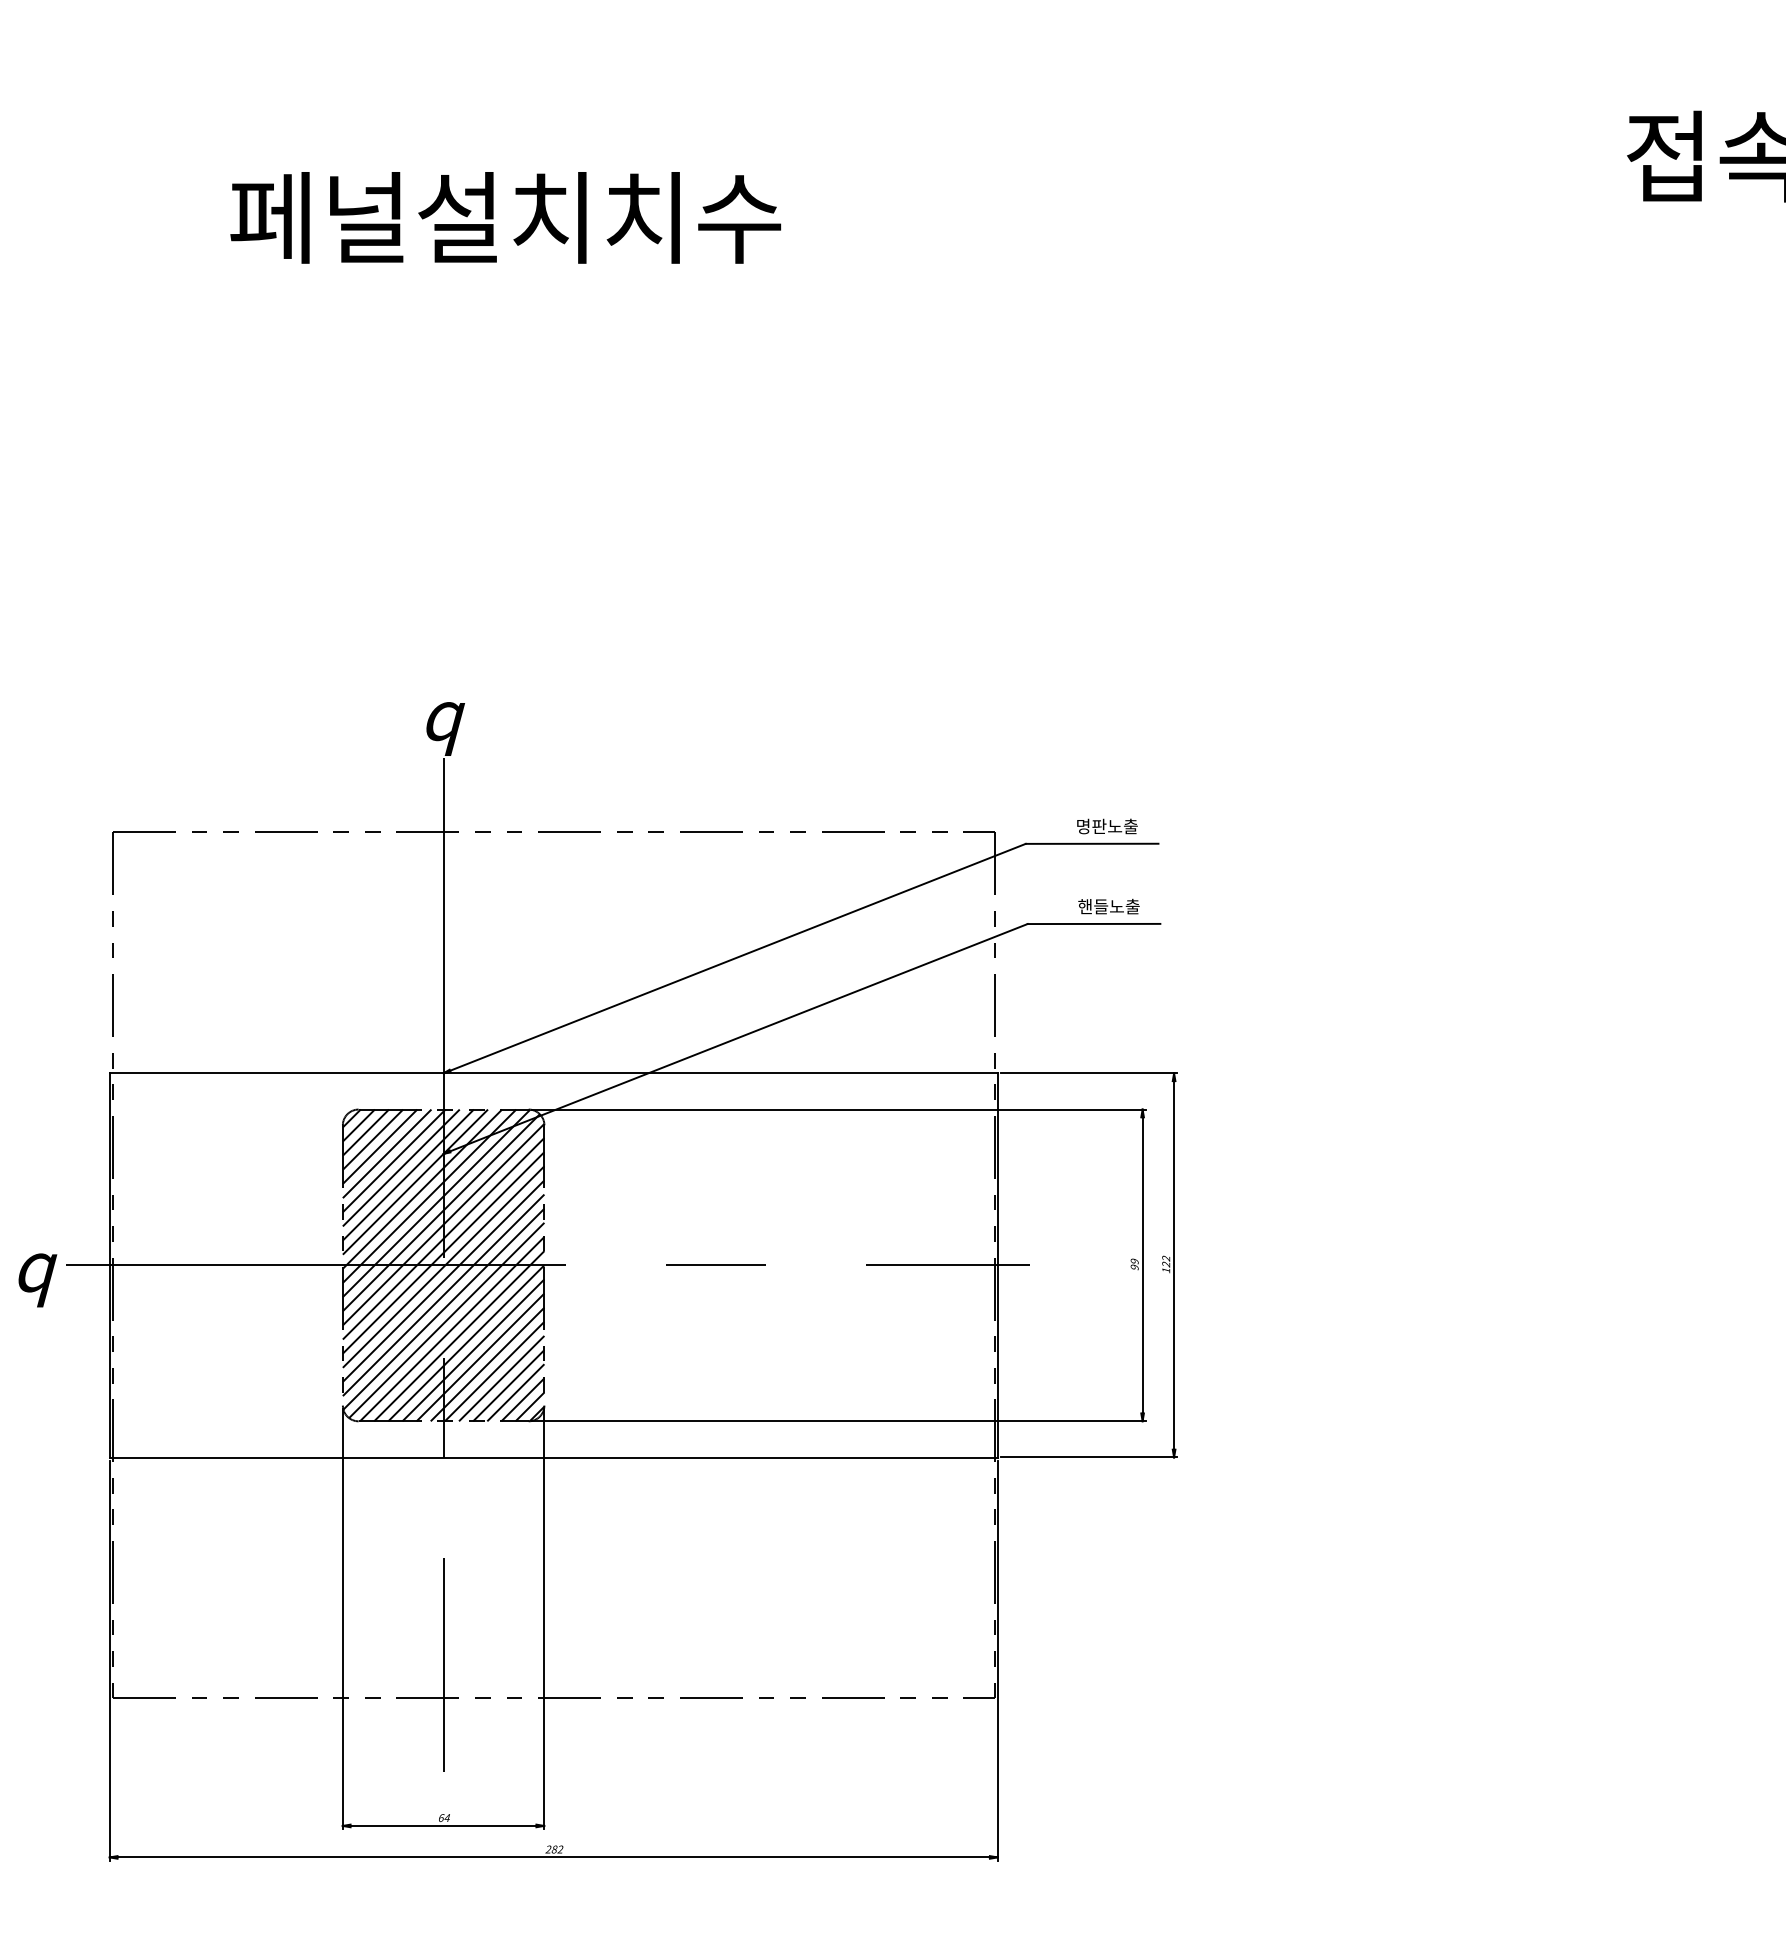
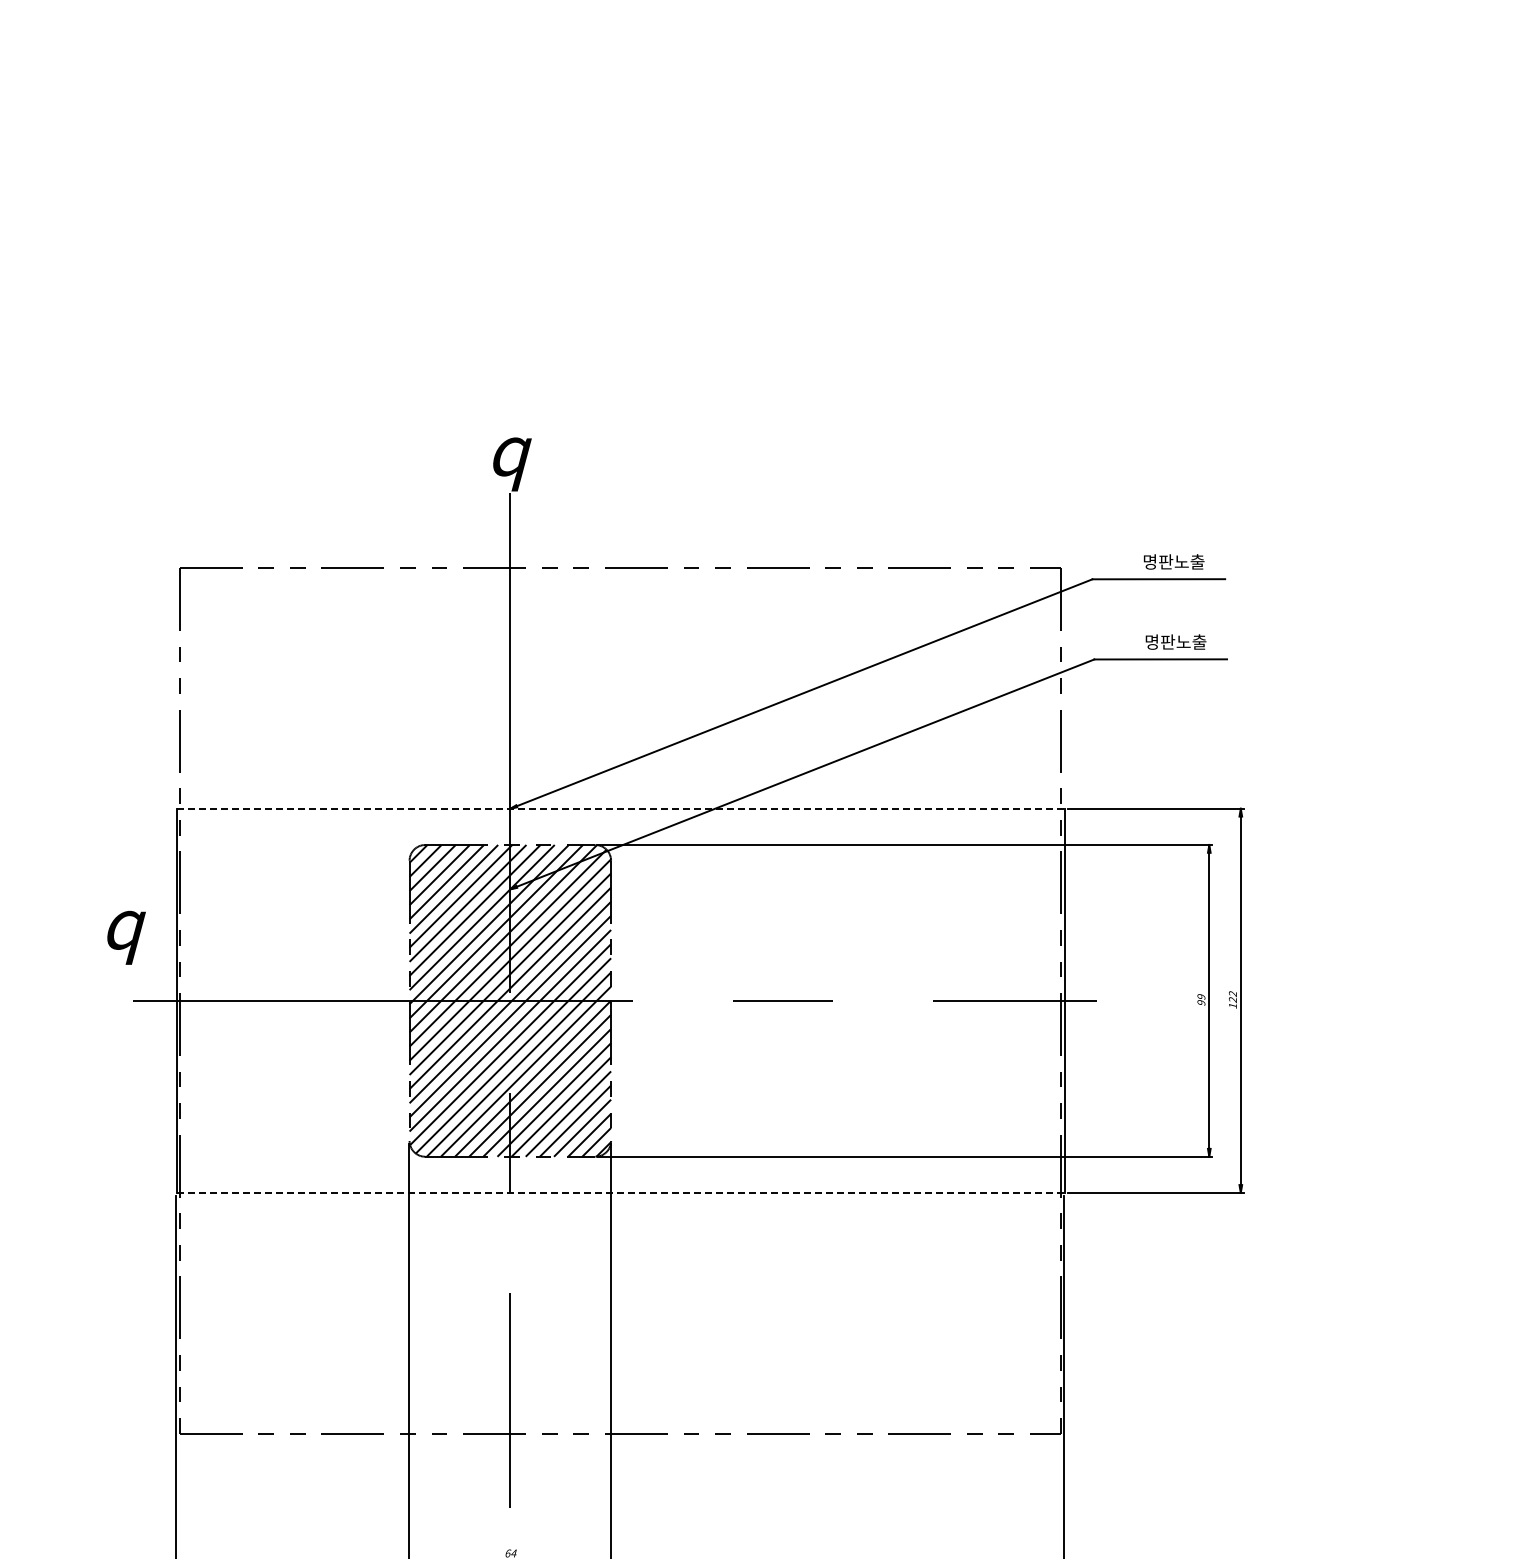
text: (1093, 906) -> (1160, 641), 핸들노출 -> 명판노출
line: (554, 1073) -> (621, 808), solid -> dashed
text: (37, 1280) -> (126, 937), moved
line: (554, 1457) -> (621, 1192), solid -> dashed

